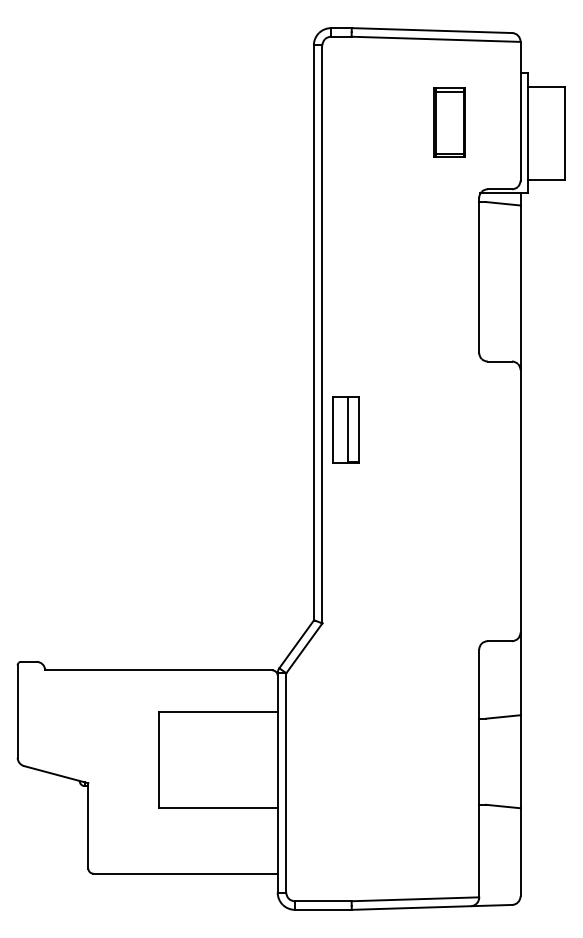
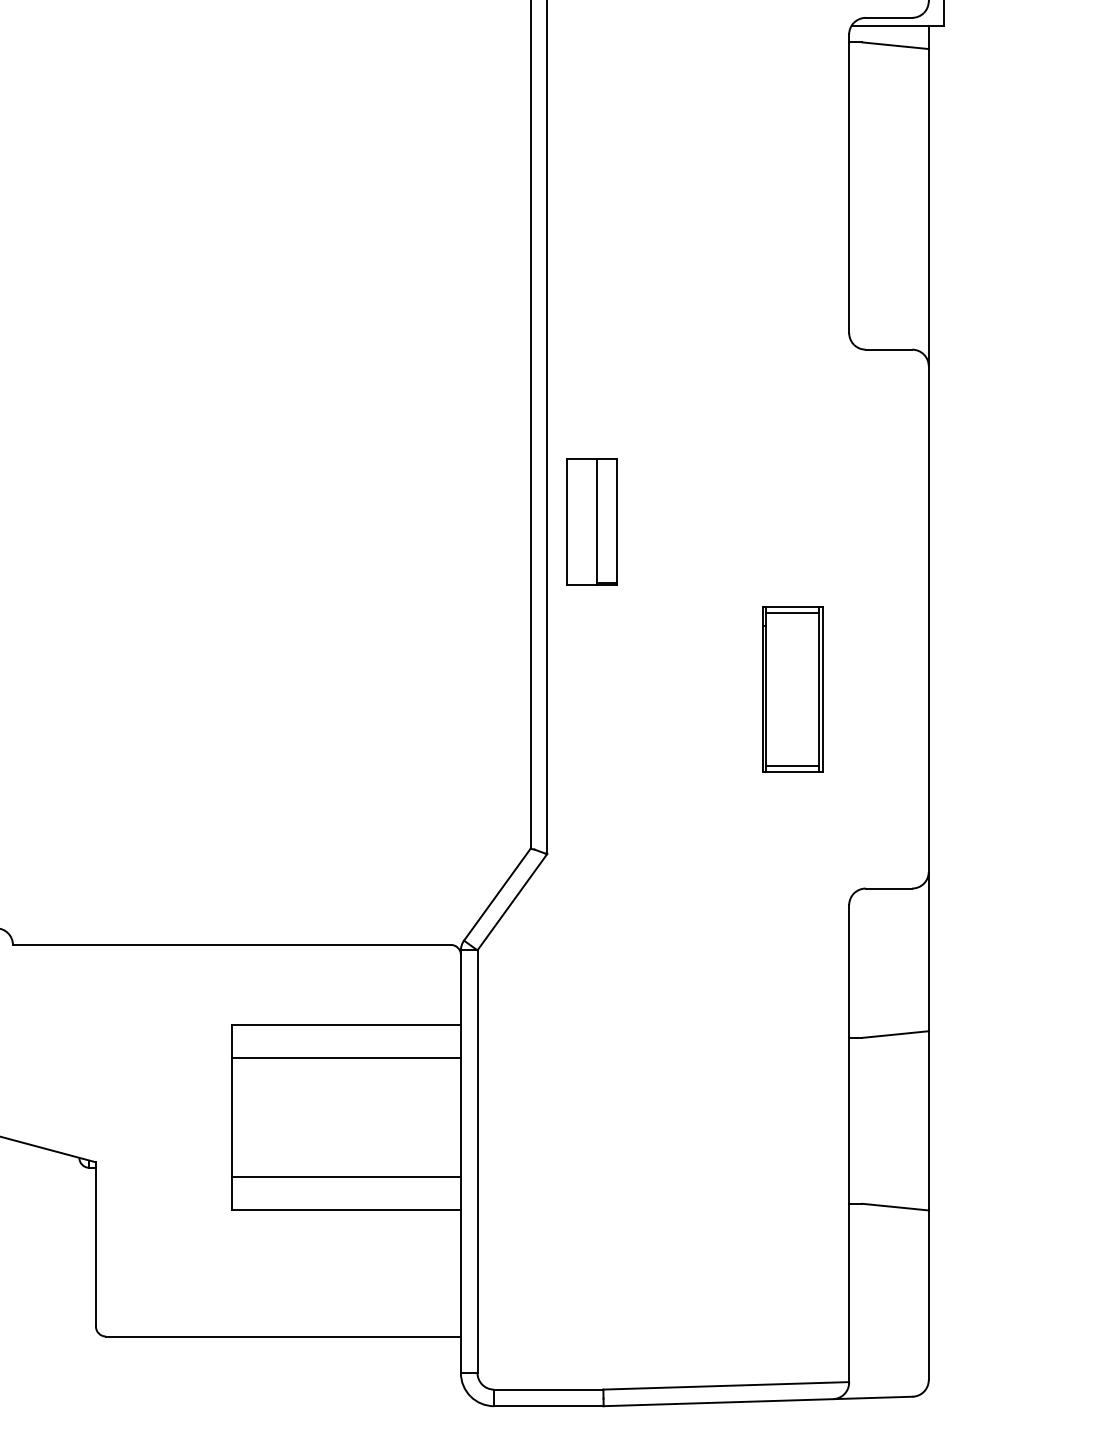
part: (345, 429) -> (591, 521), moved
part: (449, 537) -> (791, 688), added
line: (217, 729) -> (344, 1058), added
line: (217, 791) -> (344, 1178), added

